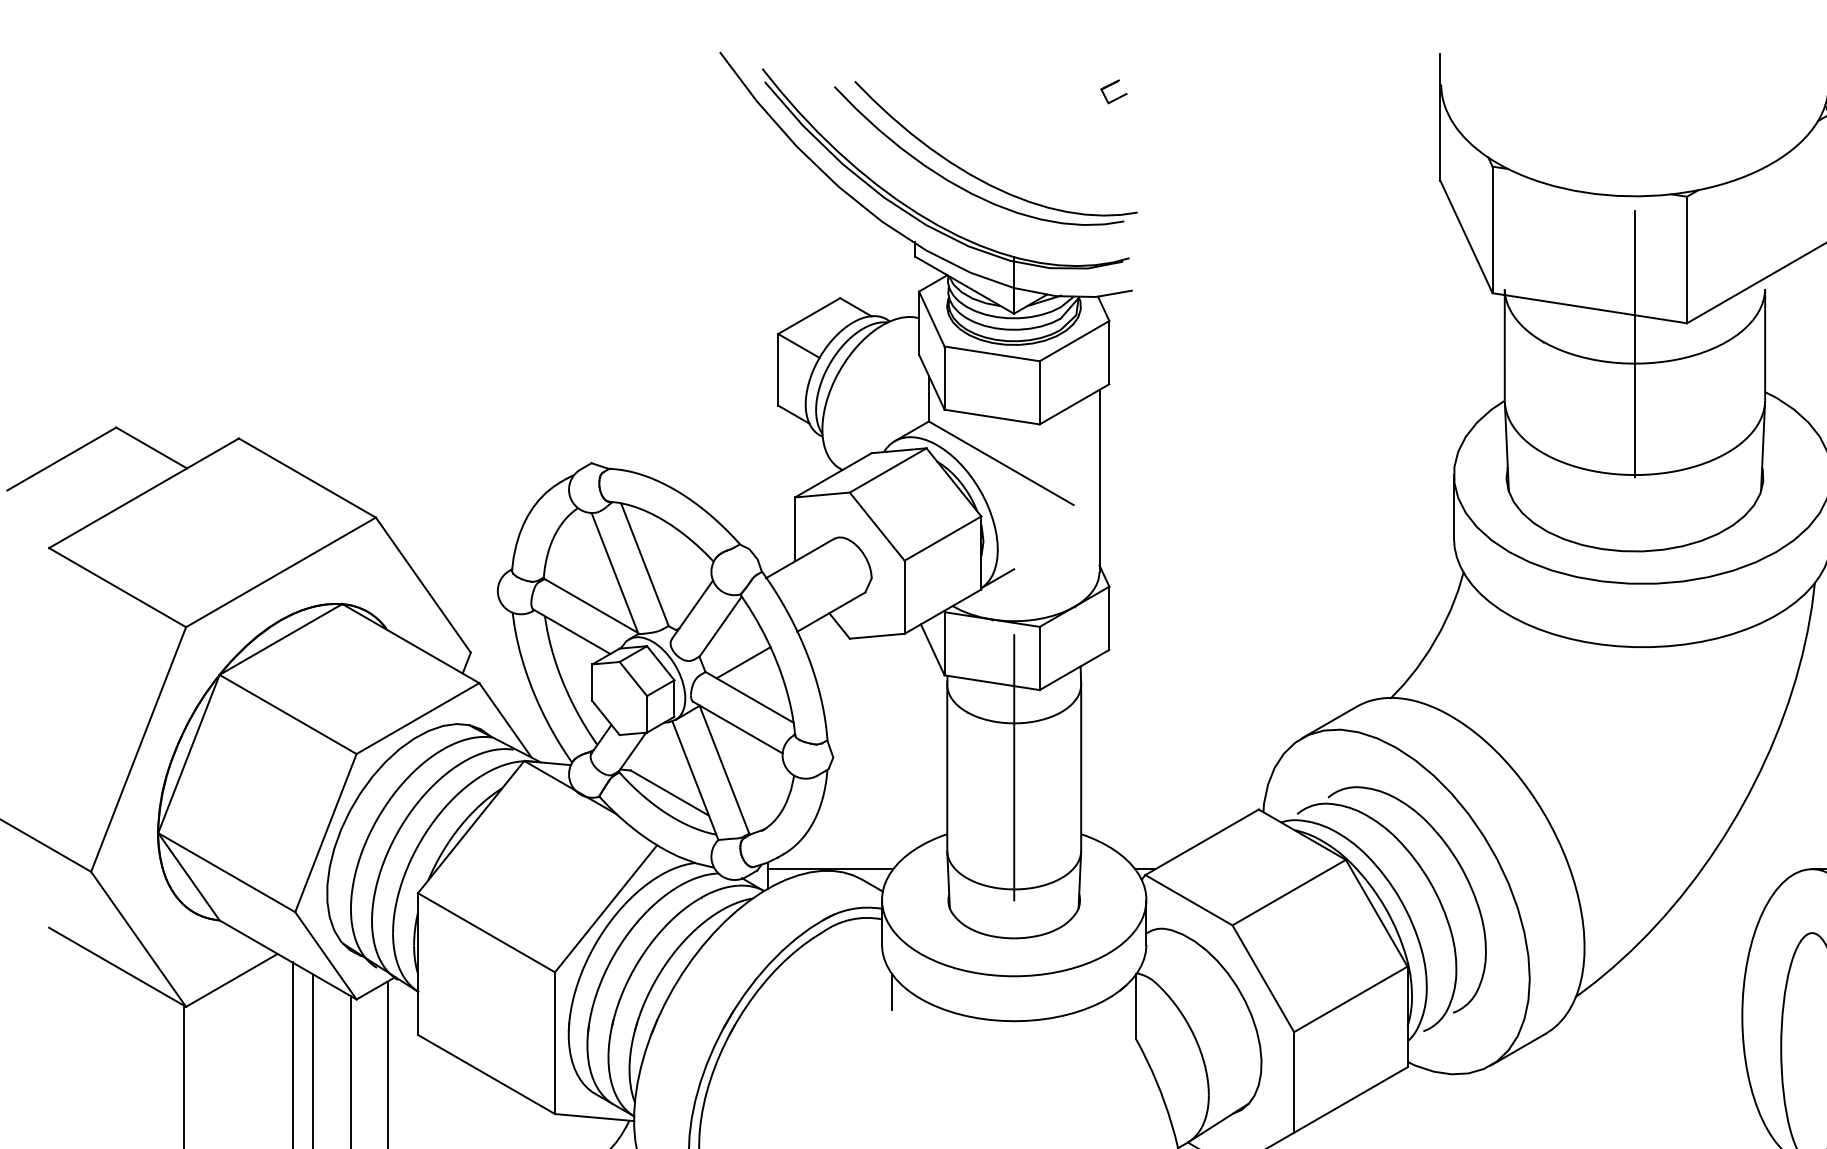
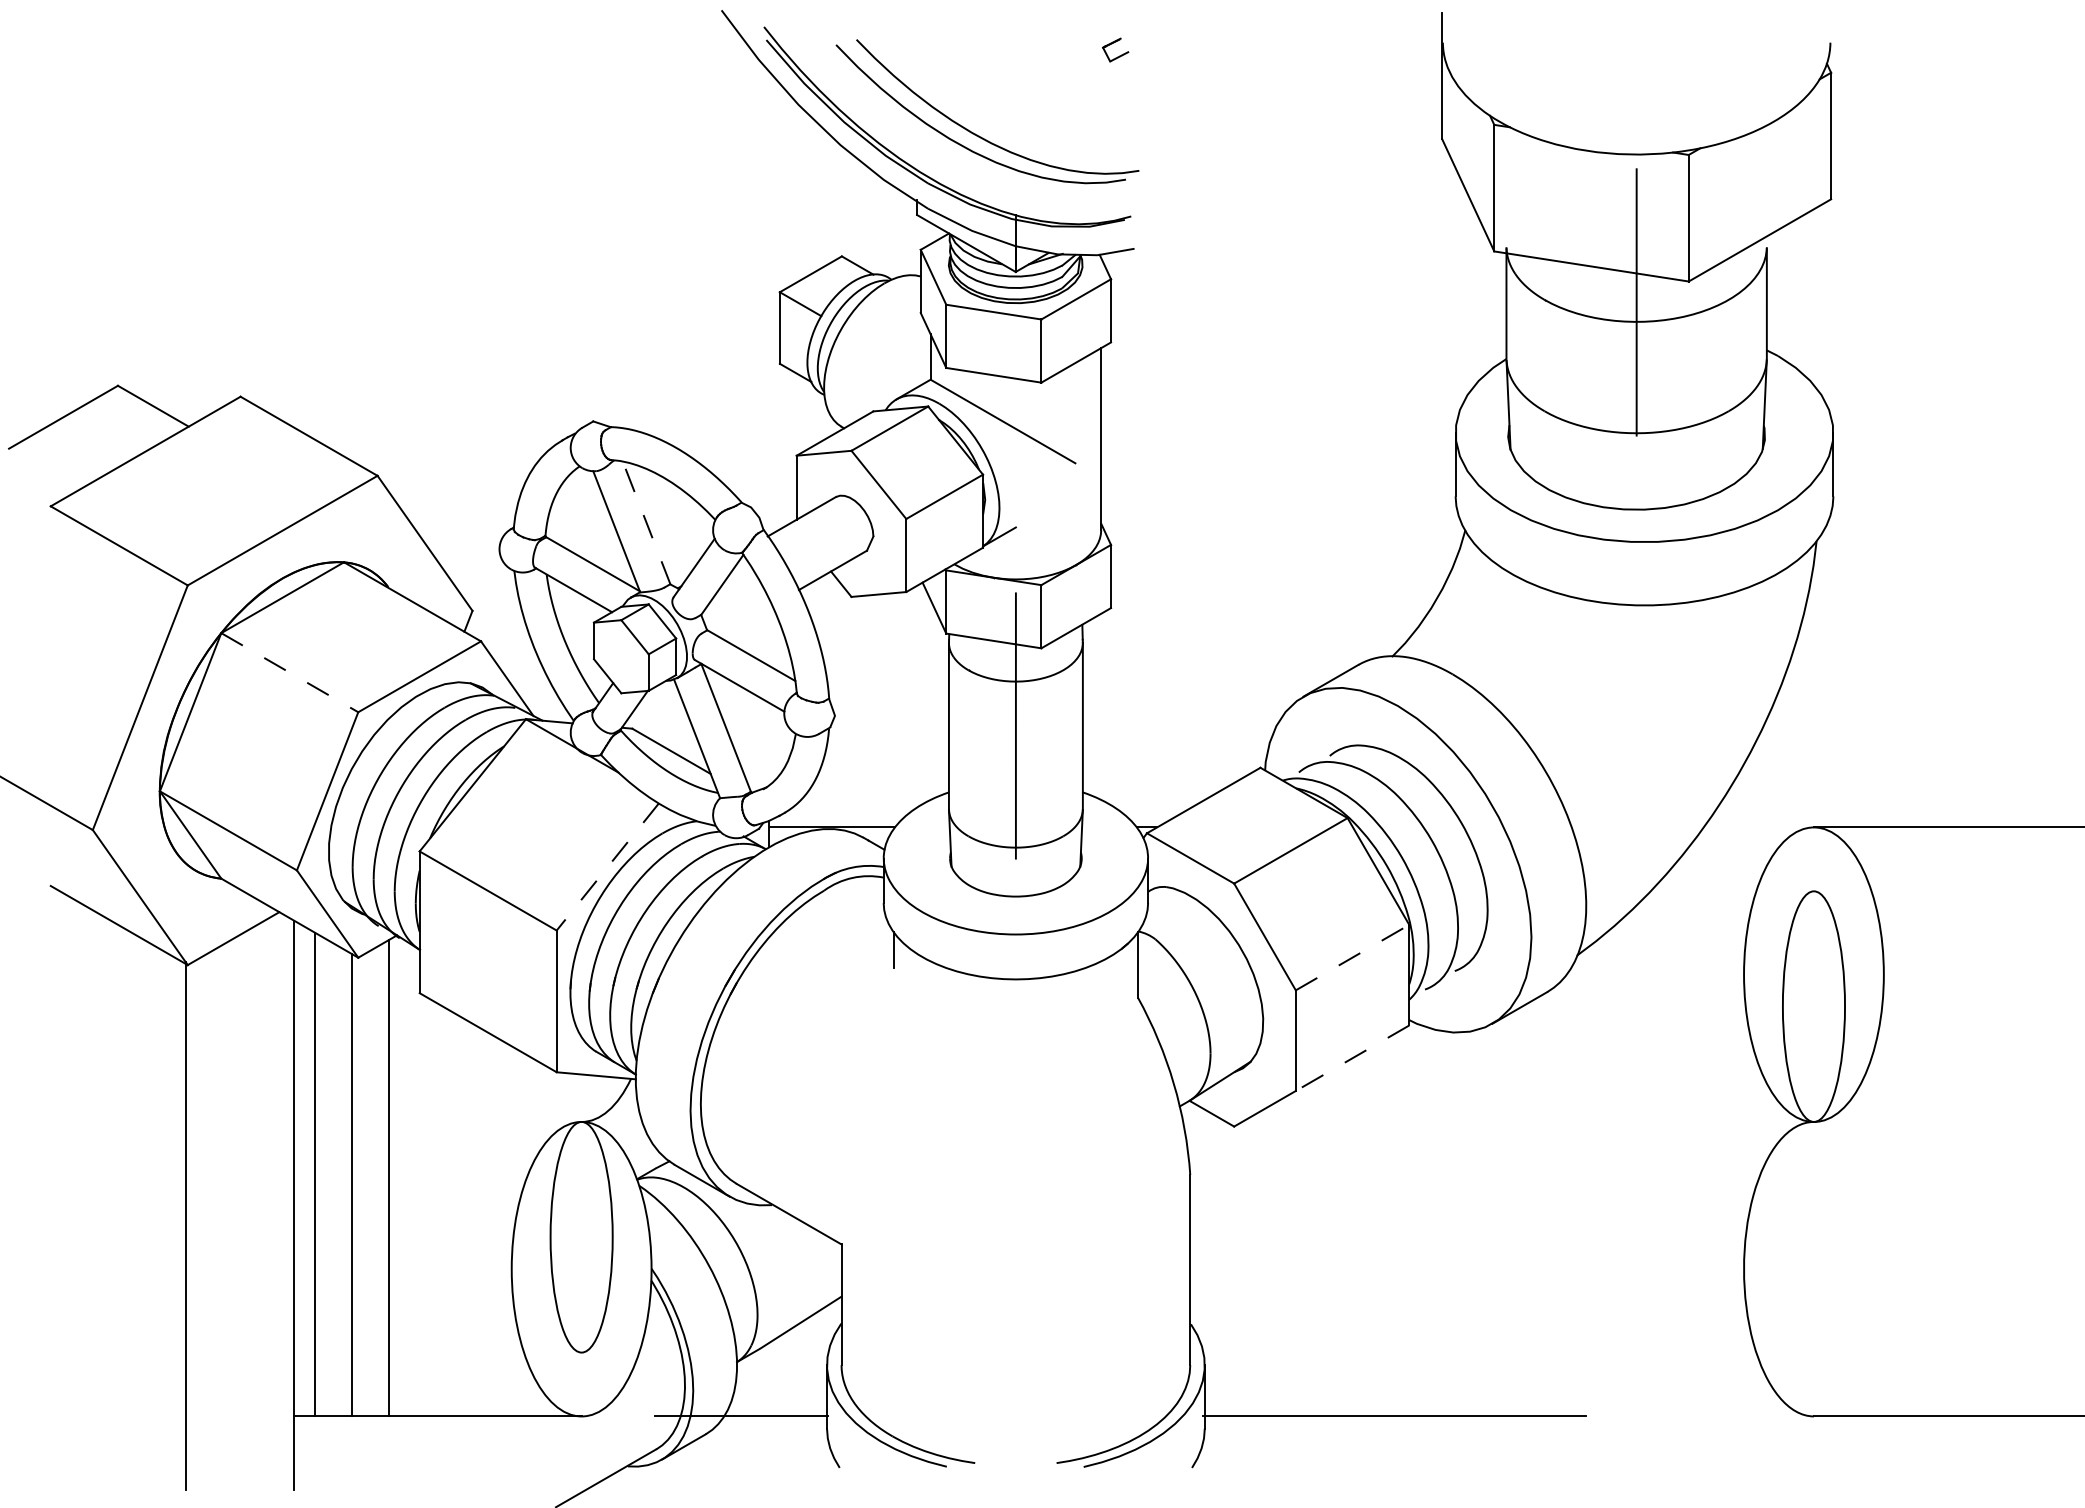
line: (644, 564) -> (646, 522), solid -> dashed
line: (743, 662) -> (745, 620), removed
line: (288, 714) -> (290, 672), solid -> dashed
line: (605, 909) -> (607, 867), solid -> dashed
line: (1350, 999) -> (1352, 957), solid -> dashed
line: (1350, 1100) -> (1352, 1058), solid -> dashed

